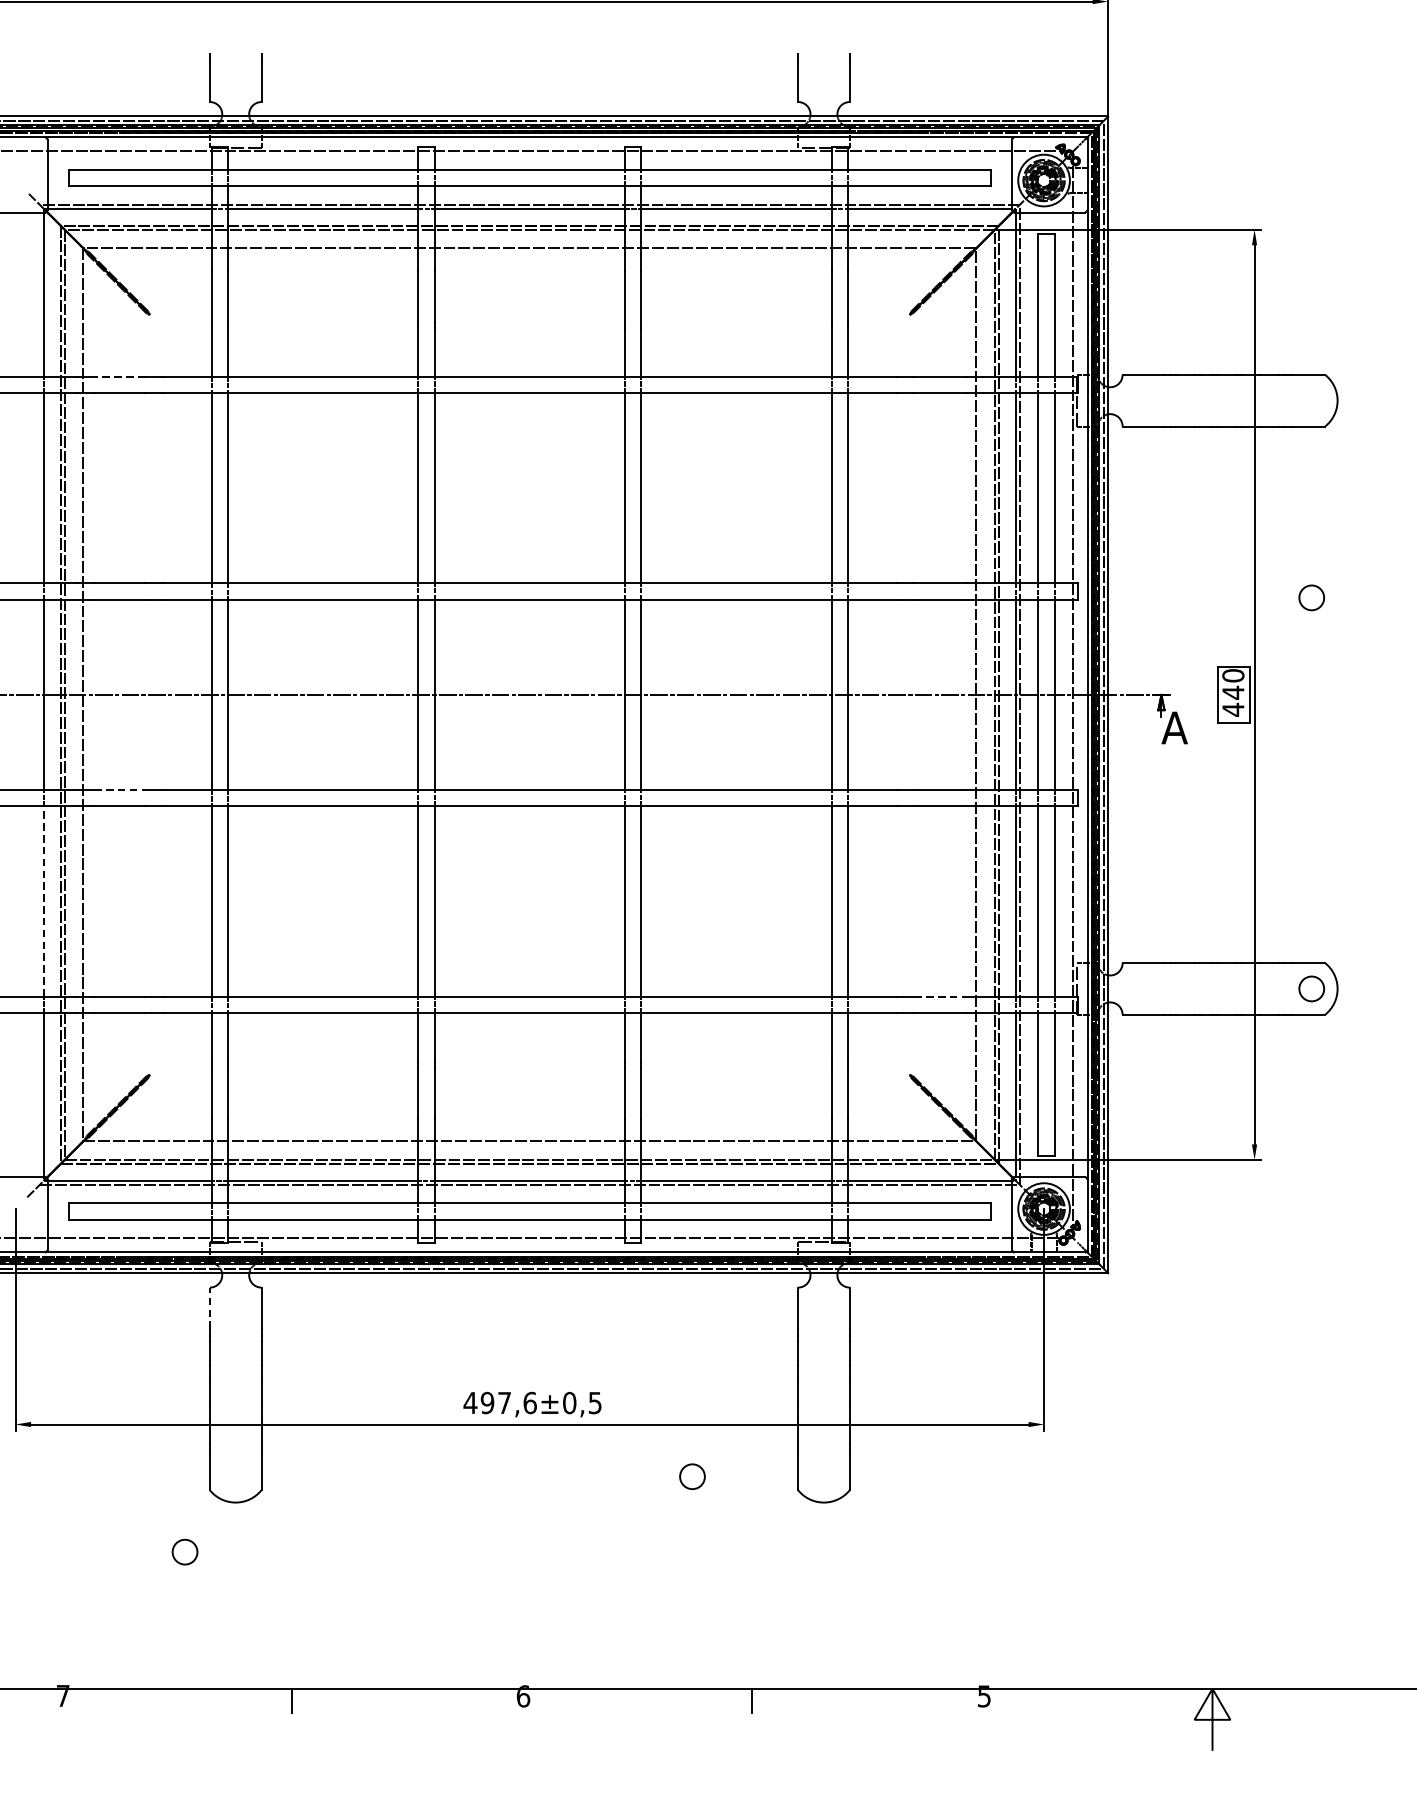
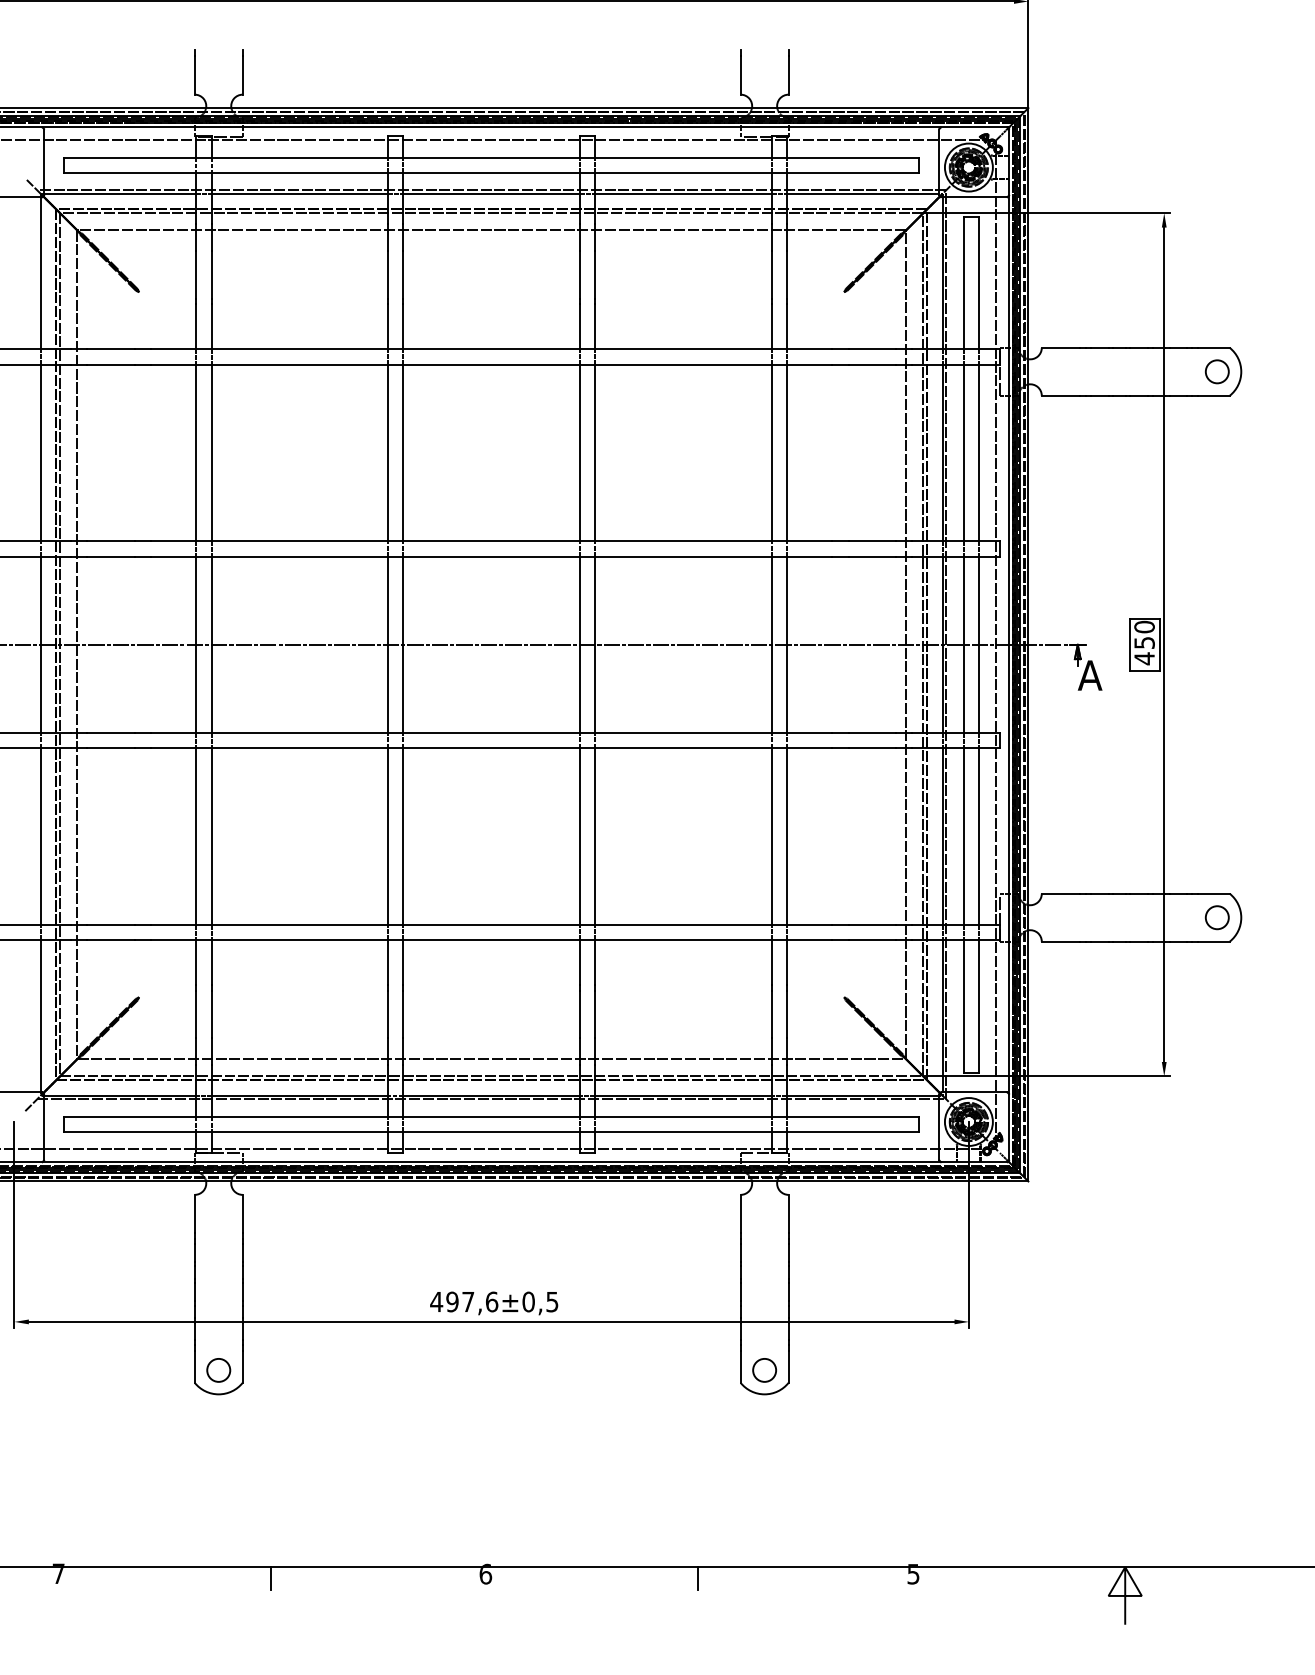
line: (120, 376) -> (111, 349), dashed -> solid
circle: (1310, 597) -> (1216, 371), moved
text: (1233, 692) -> (1144, 642), 440 -> 450
line: (120, 790) -> (111, 733), dashed -> solid
line: (43, 901) -> (40, 836), dashed -> solid
line: (940, 996) -> (872, 924), dashed -> solid
line: (209, 1307) -> (194, 1213), dashed -> solid
circle: (692, 1476) -> (764, 1370), moved
circle: (184, 1552) -> (218, 1370), moved

